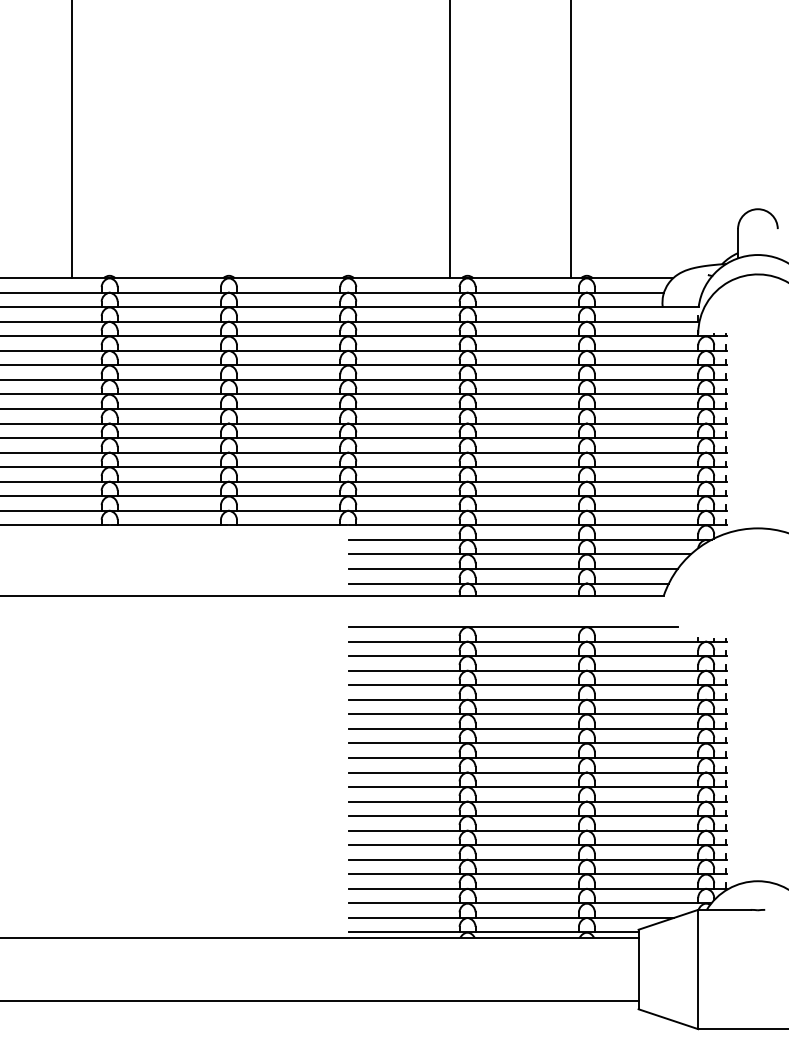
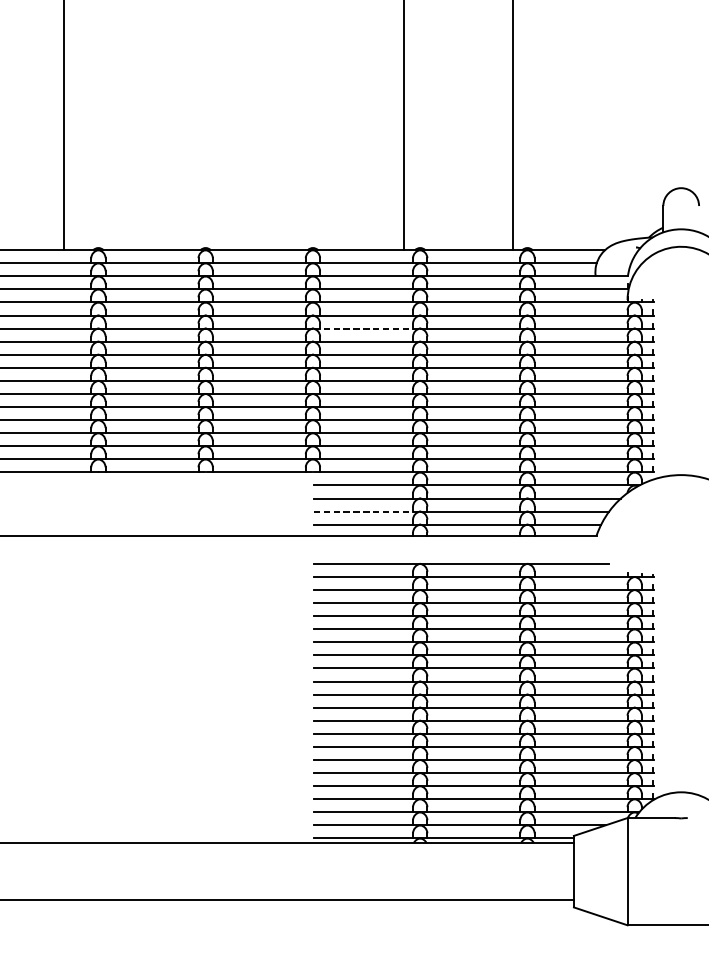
line: (407, 365) -> (366, 328), solid -> dashed
line: (407, 568) -> (366, 511), solid -> dashed

